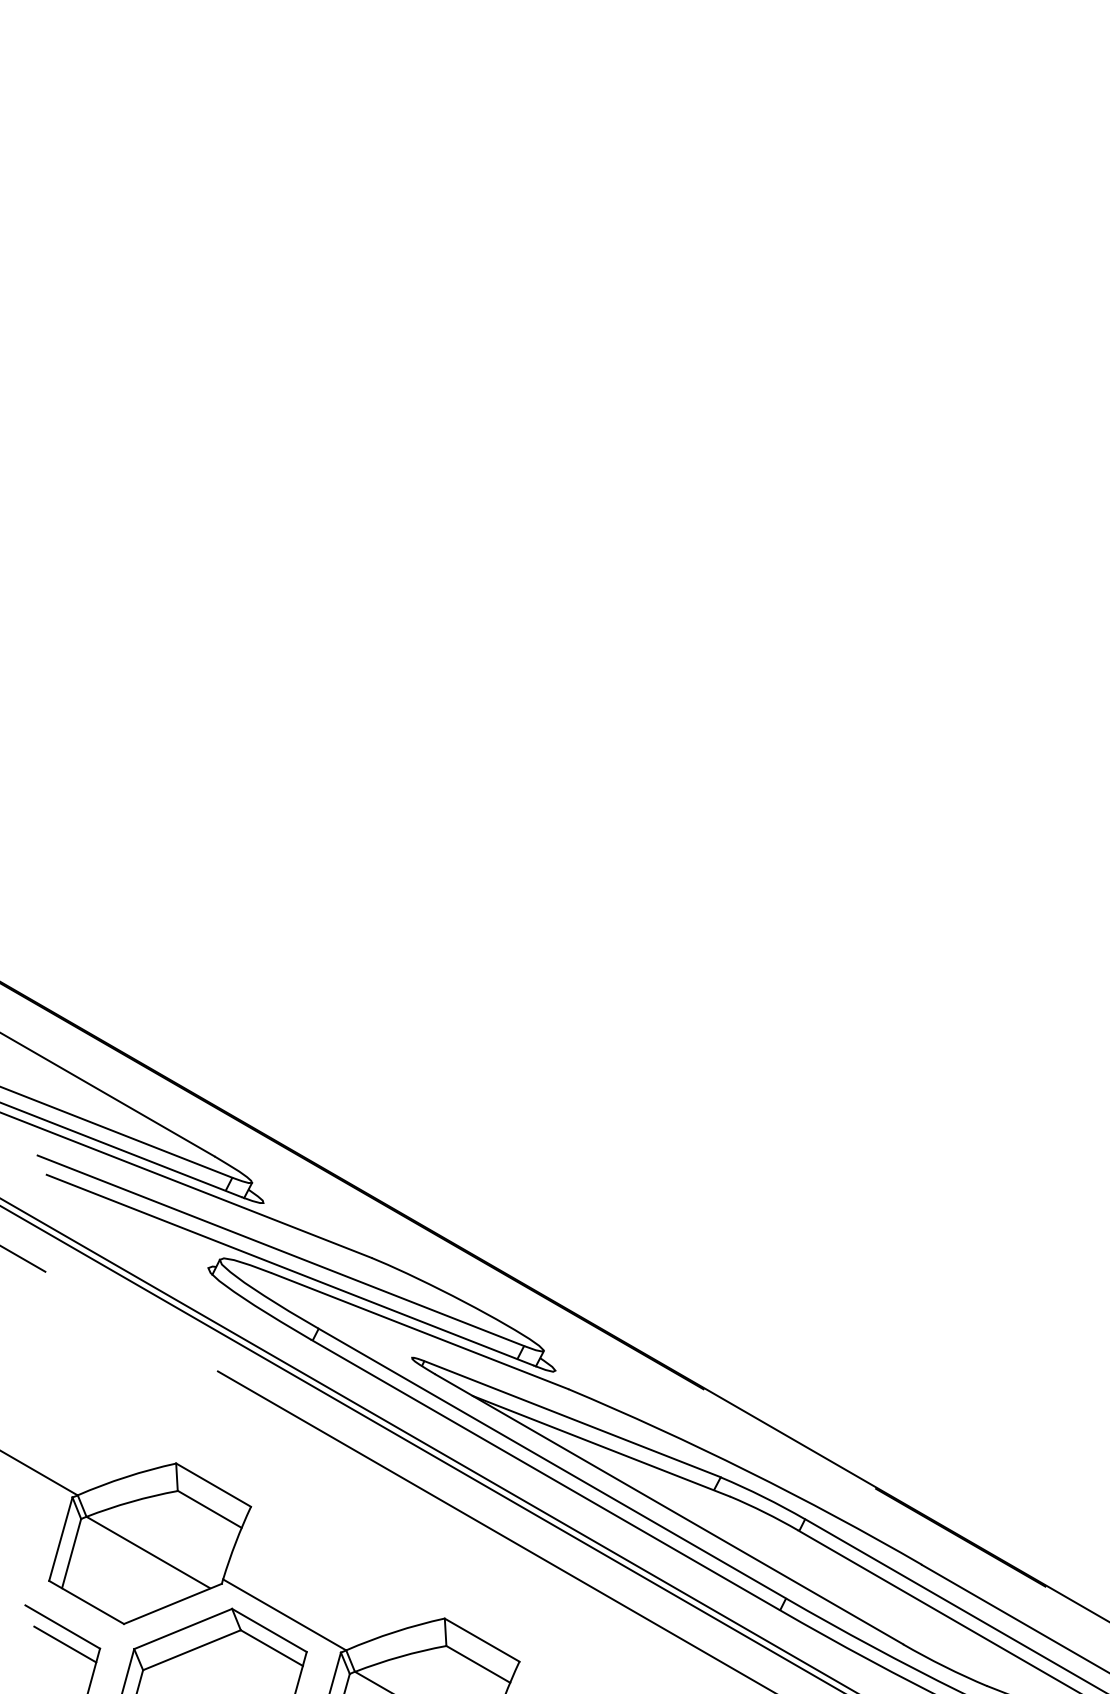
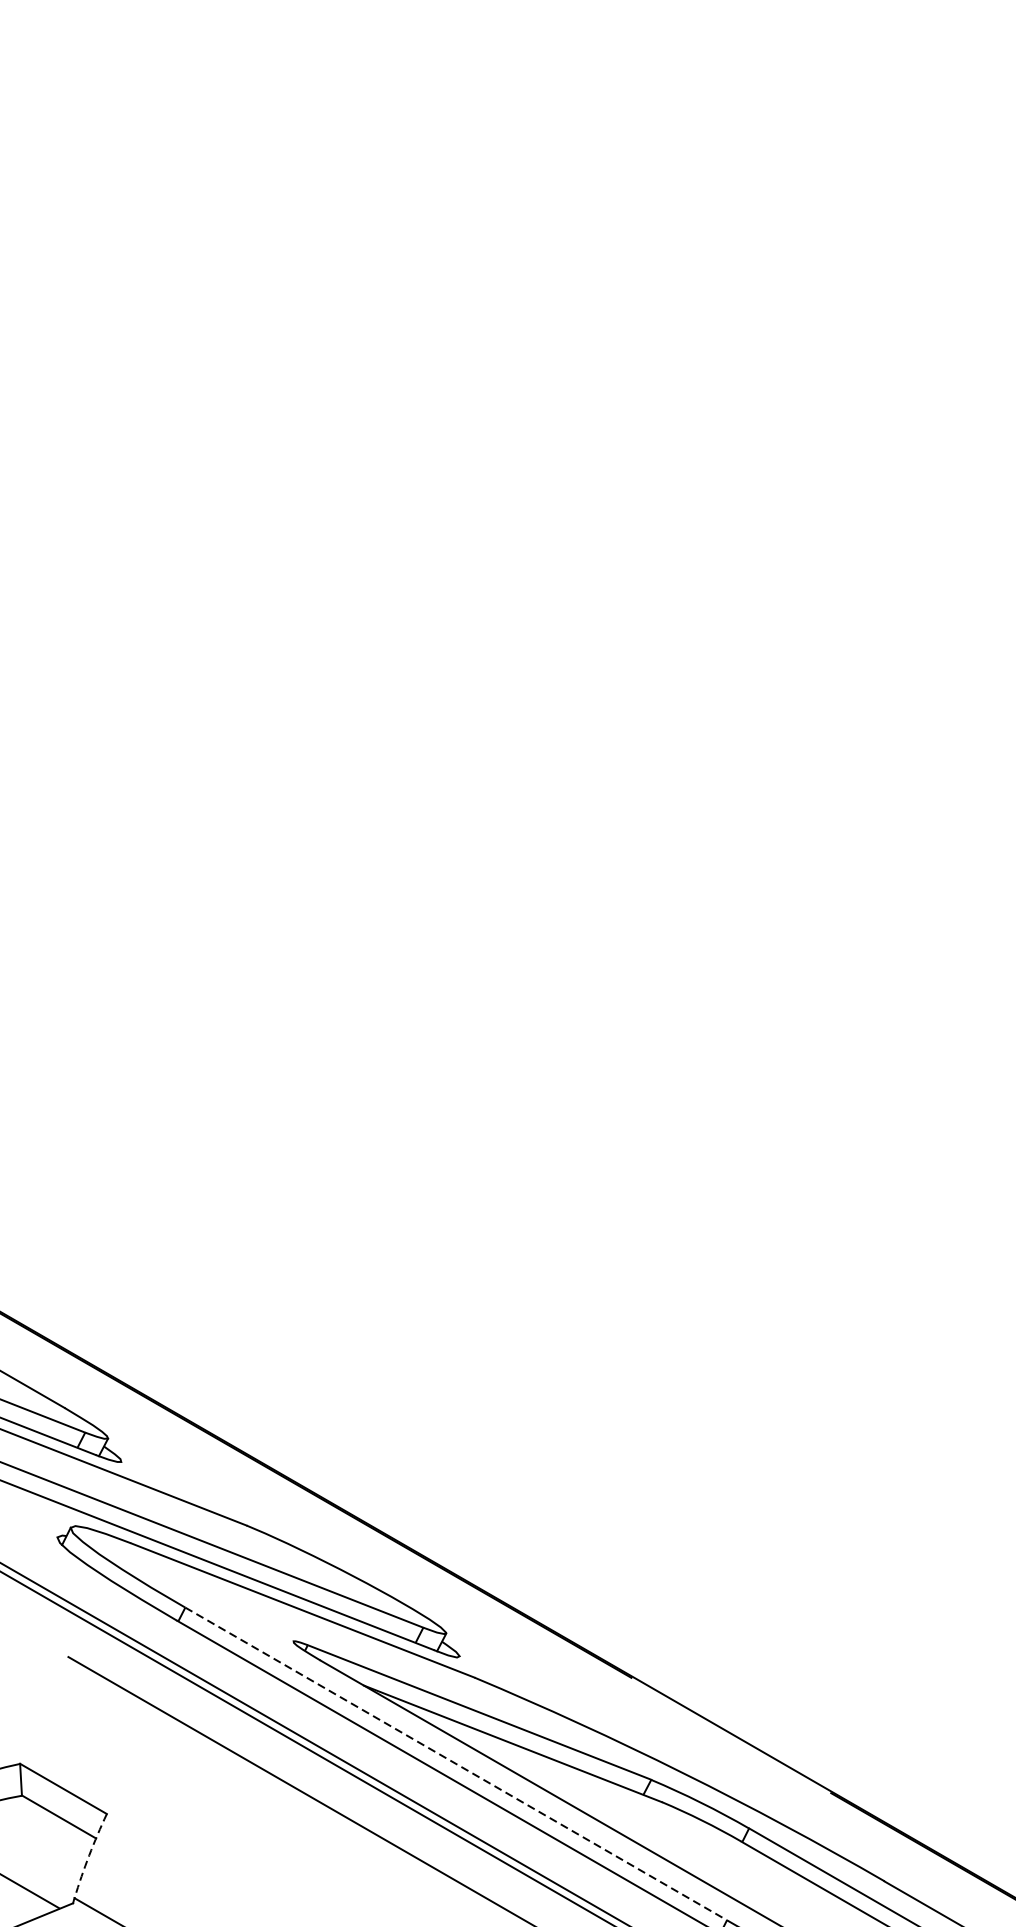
line: (552, 1463) -> (456, 1763), solid -> dashed
arc: (235, 1542) -> (88, 1855), solid -> dashed

